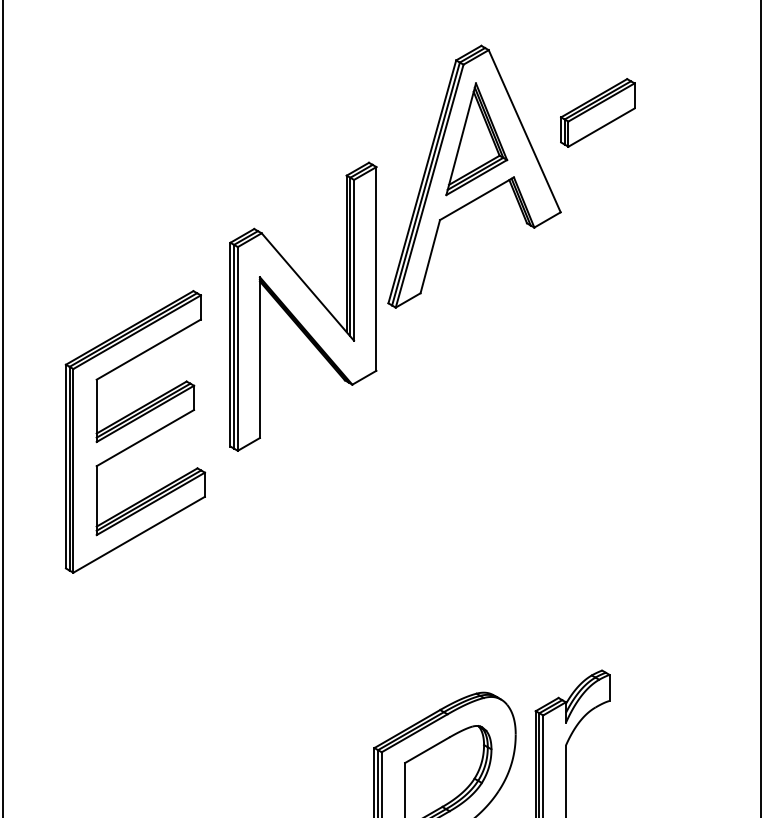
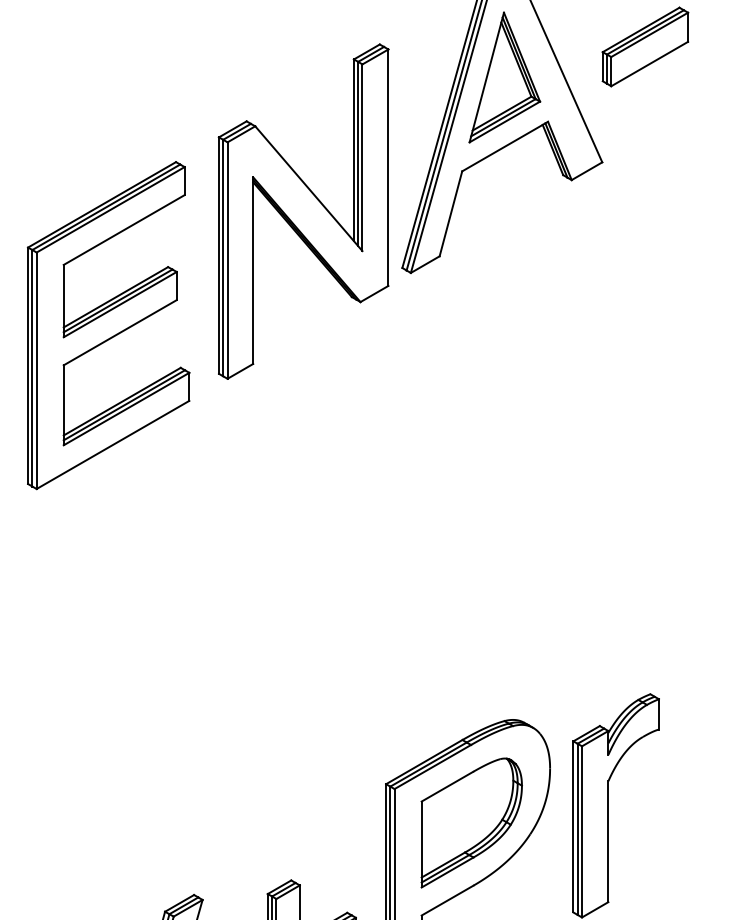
part: (303, 306) -> (303, 211), moved
part: (135, 431) -> (108, 325), moved

